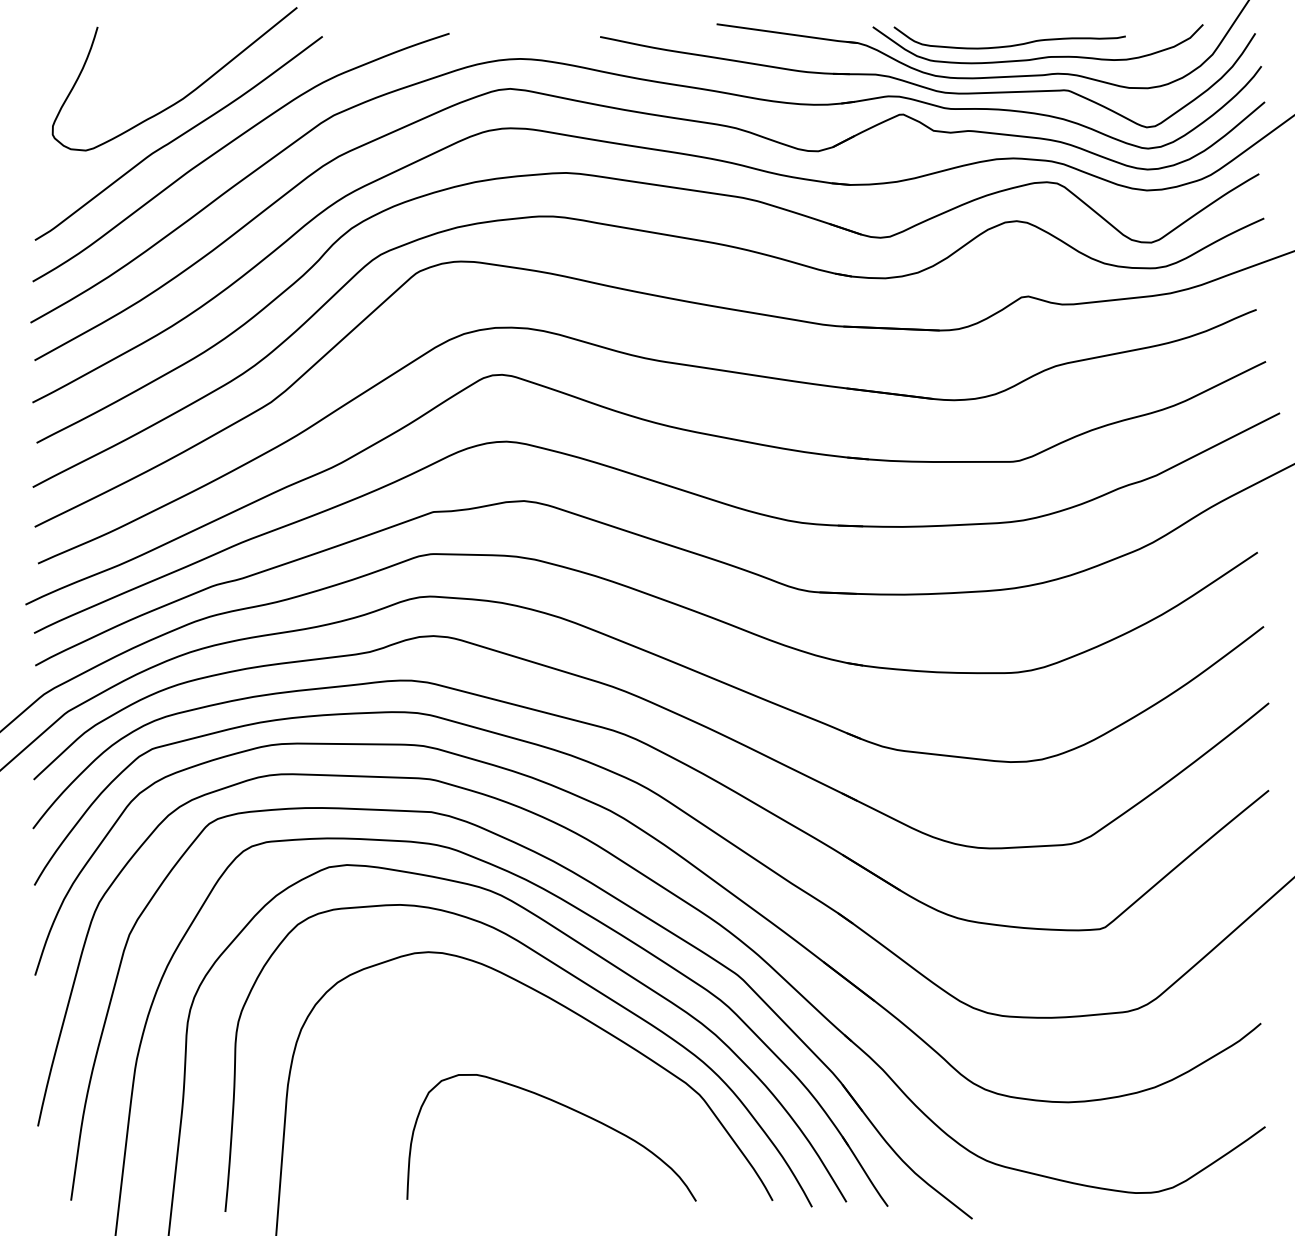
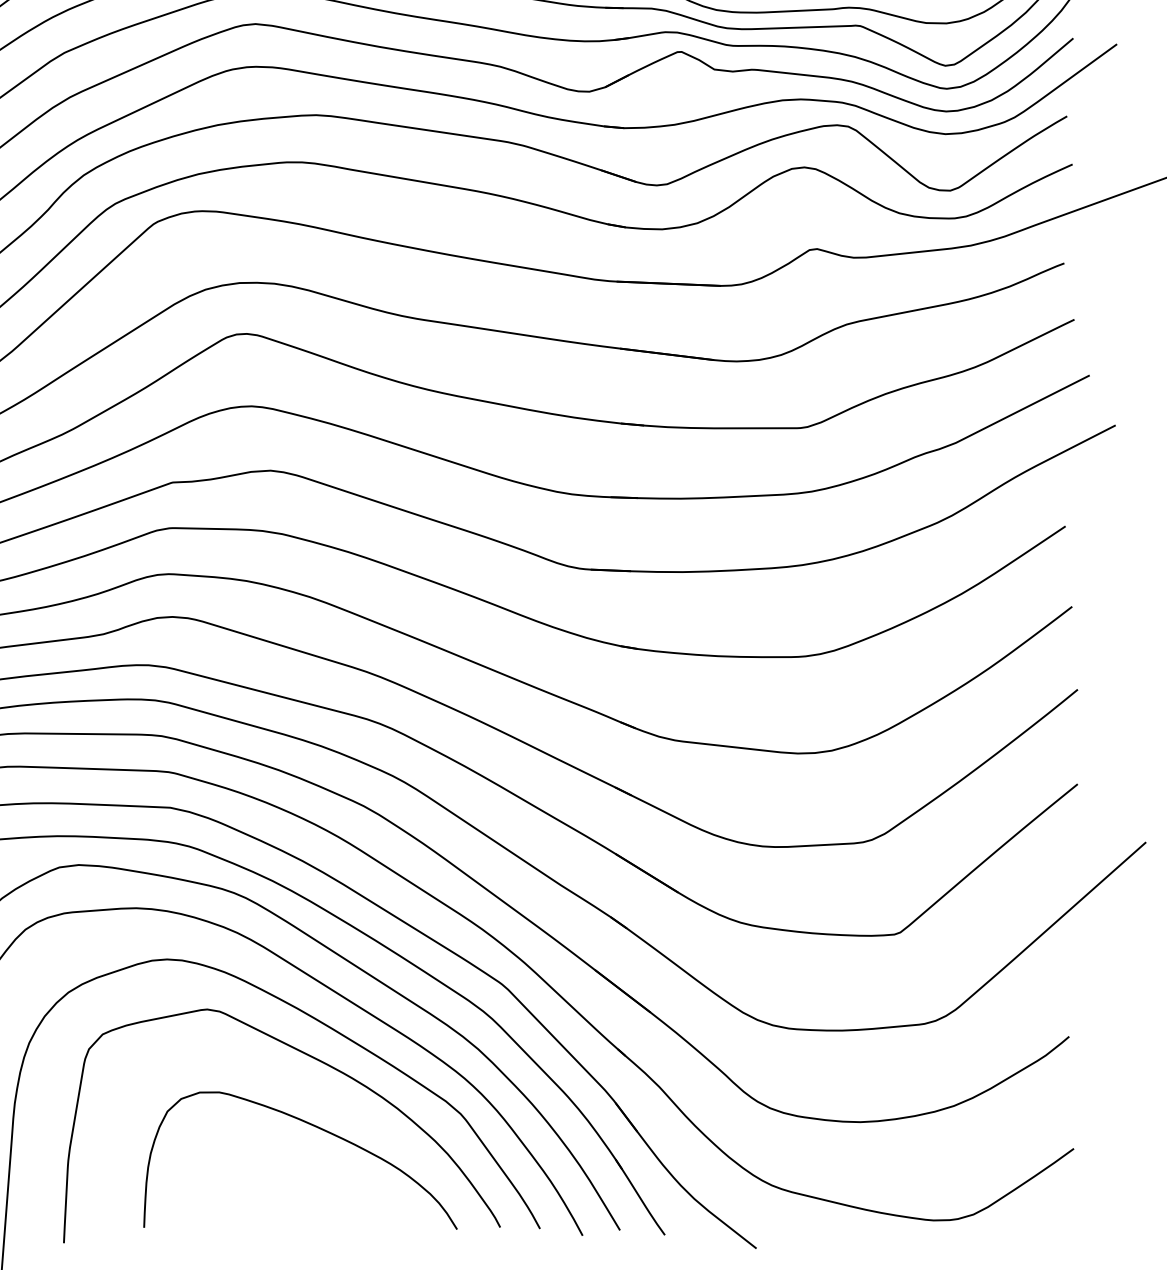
curve: (564, 1044) -> (314, 1059), added

